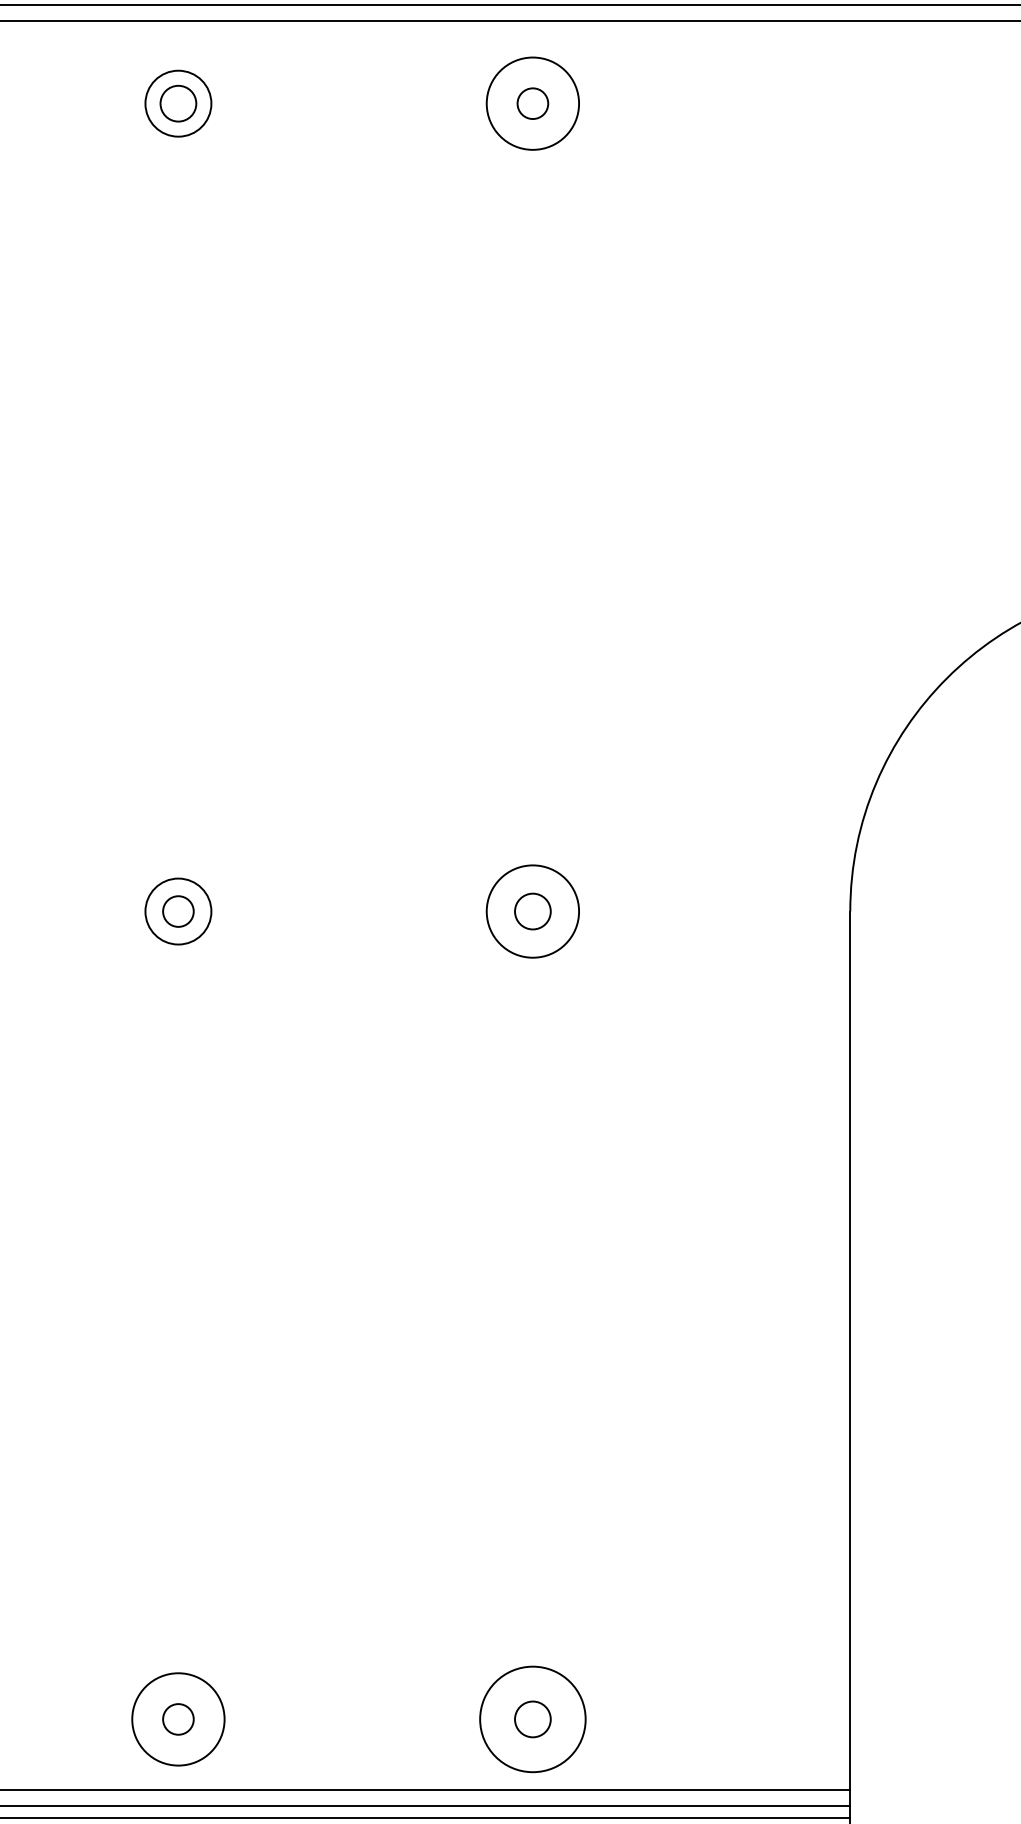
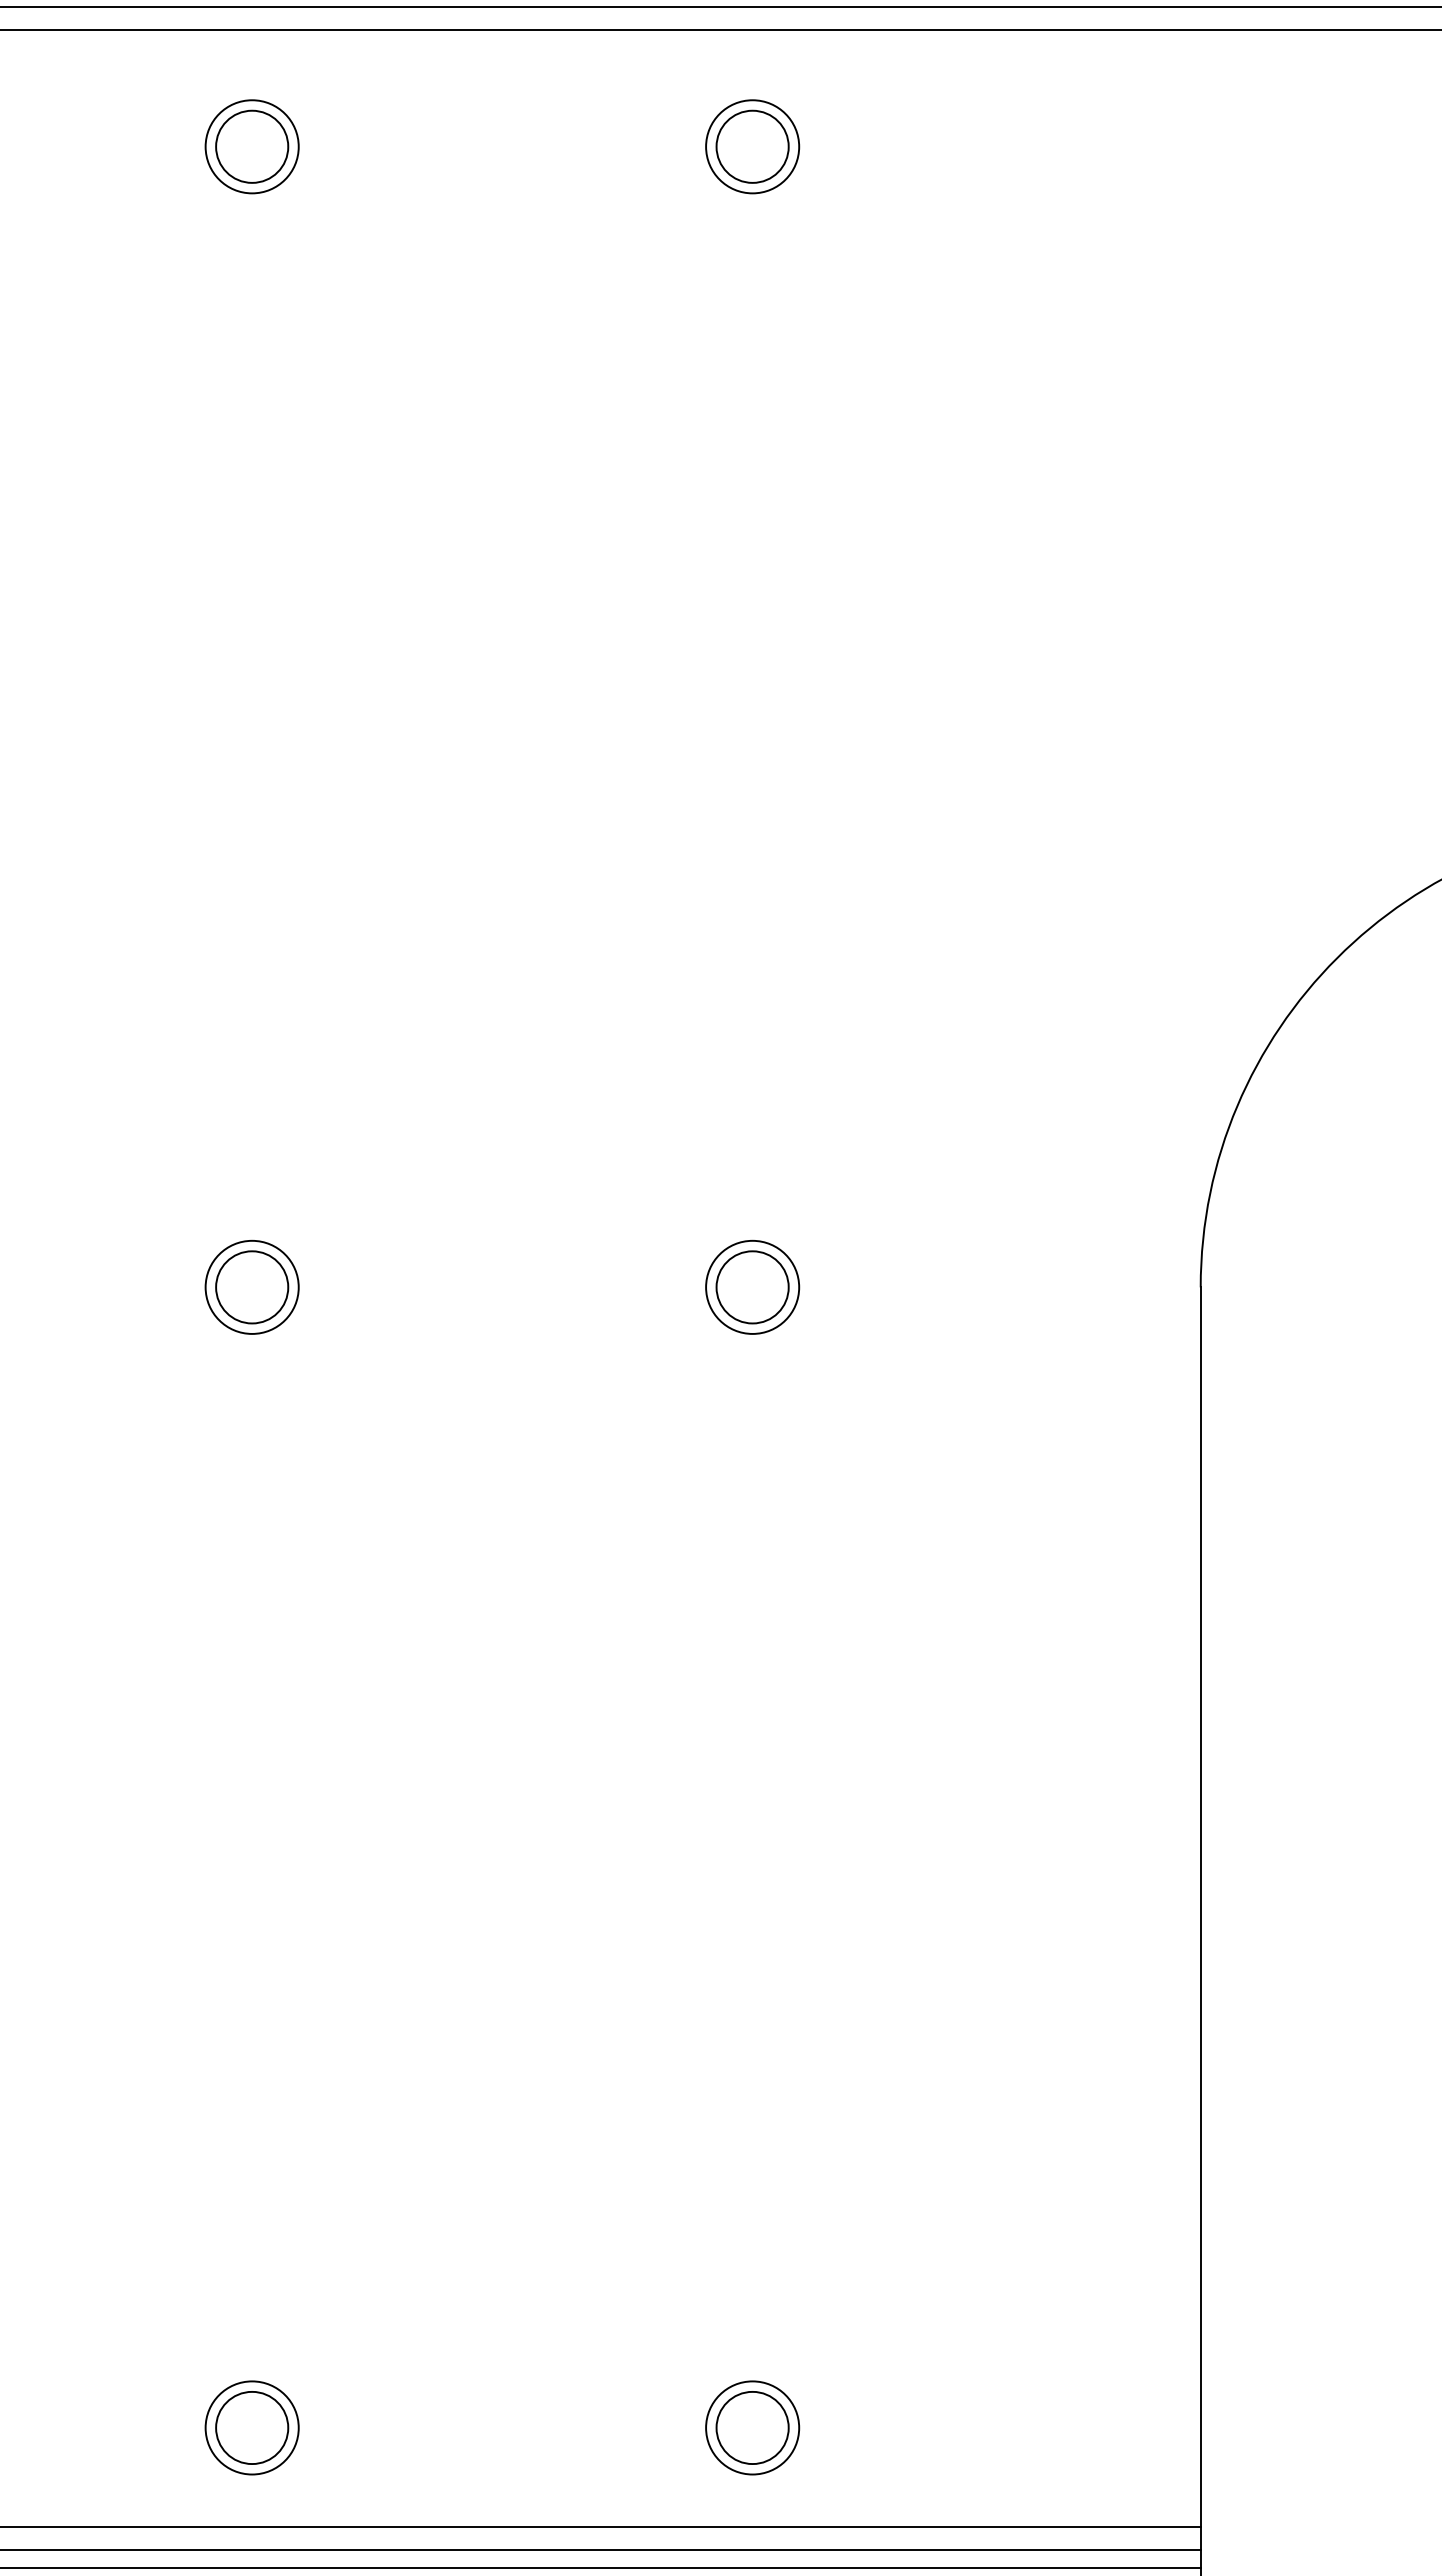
circle: (178, 103) -> (252, 146), size x1.43
circle: (532, 103) -> (752, 146), size x0.71
circle: (532, 103) -> (752, 146), size x1.67
circle: (532, 910) -> (752, 1286), size x0.71
circle: (178, 911) -> (252, 1287), size x1.67
circle: (532, 911) -> (752, 1287), size x1.43
circle: (177, 1719) -> (251, 2427), size x0.71
circle: (178, 1719) -> (252, 2427), size x1.67
circle: (532, 1719) -> (752, 2427), size x0.62
circle: (532, 1719) -> (752, 2427), size x1.43

